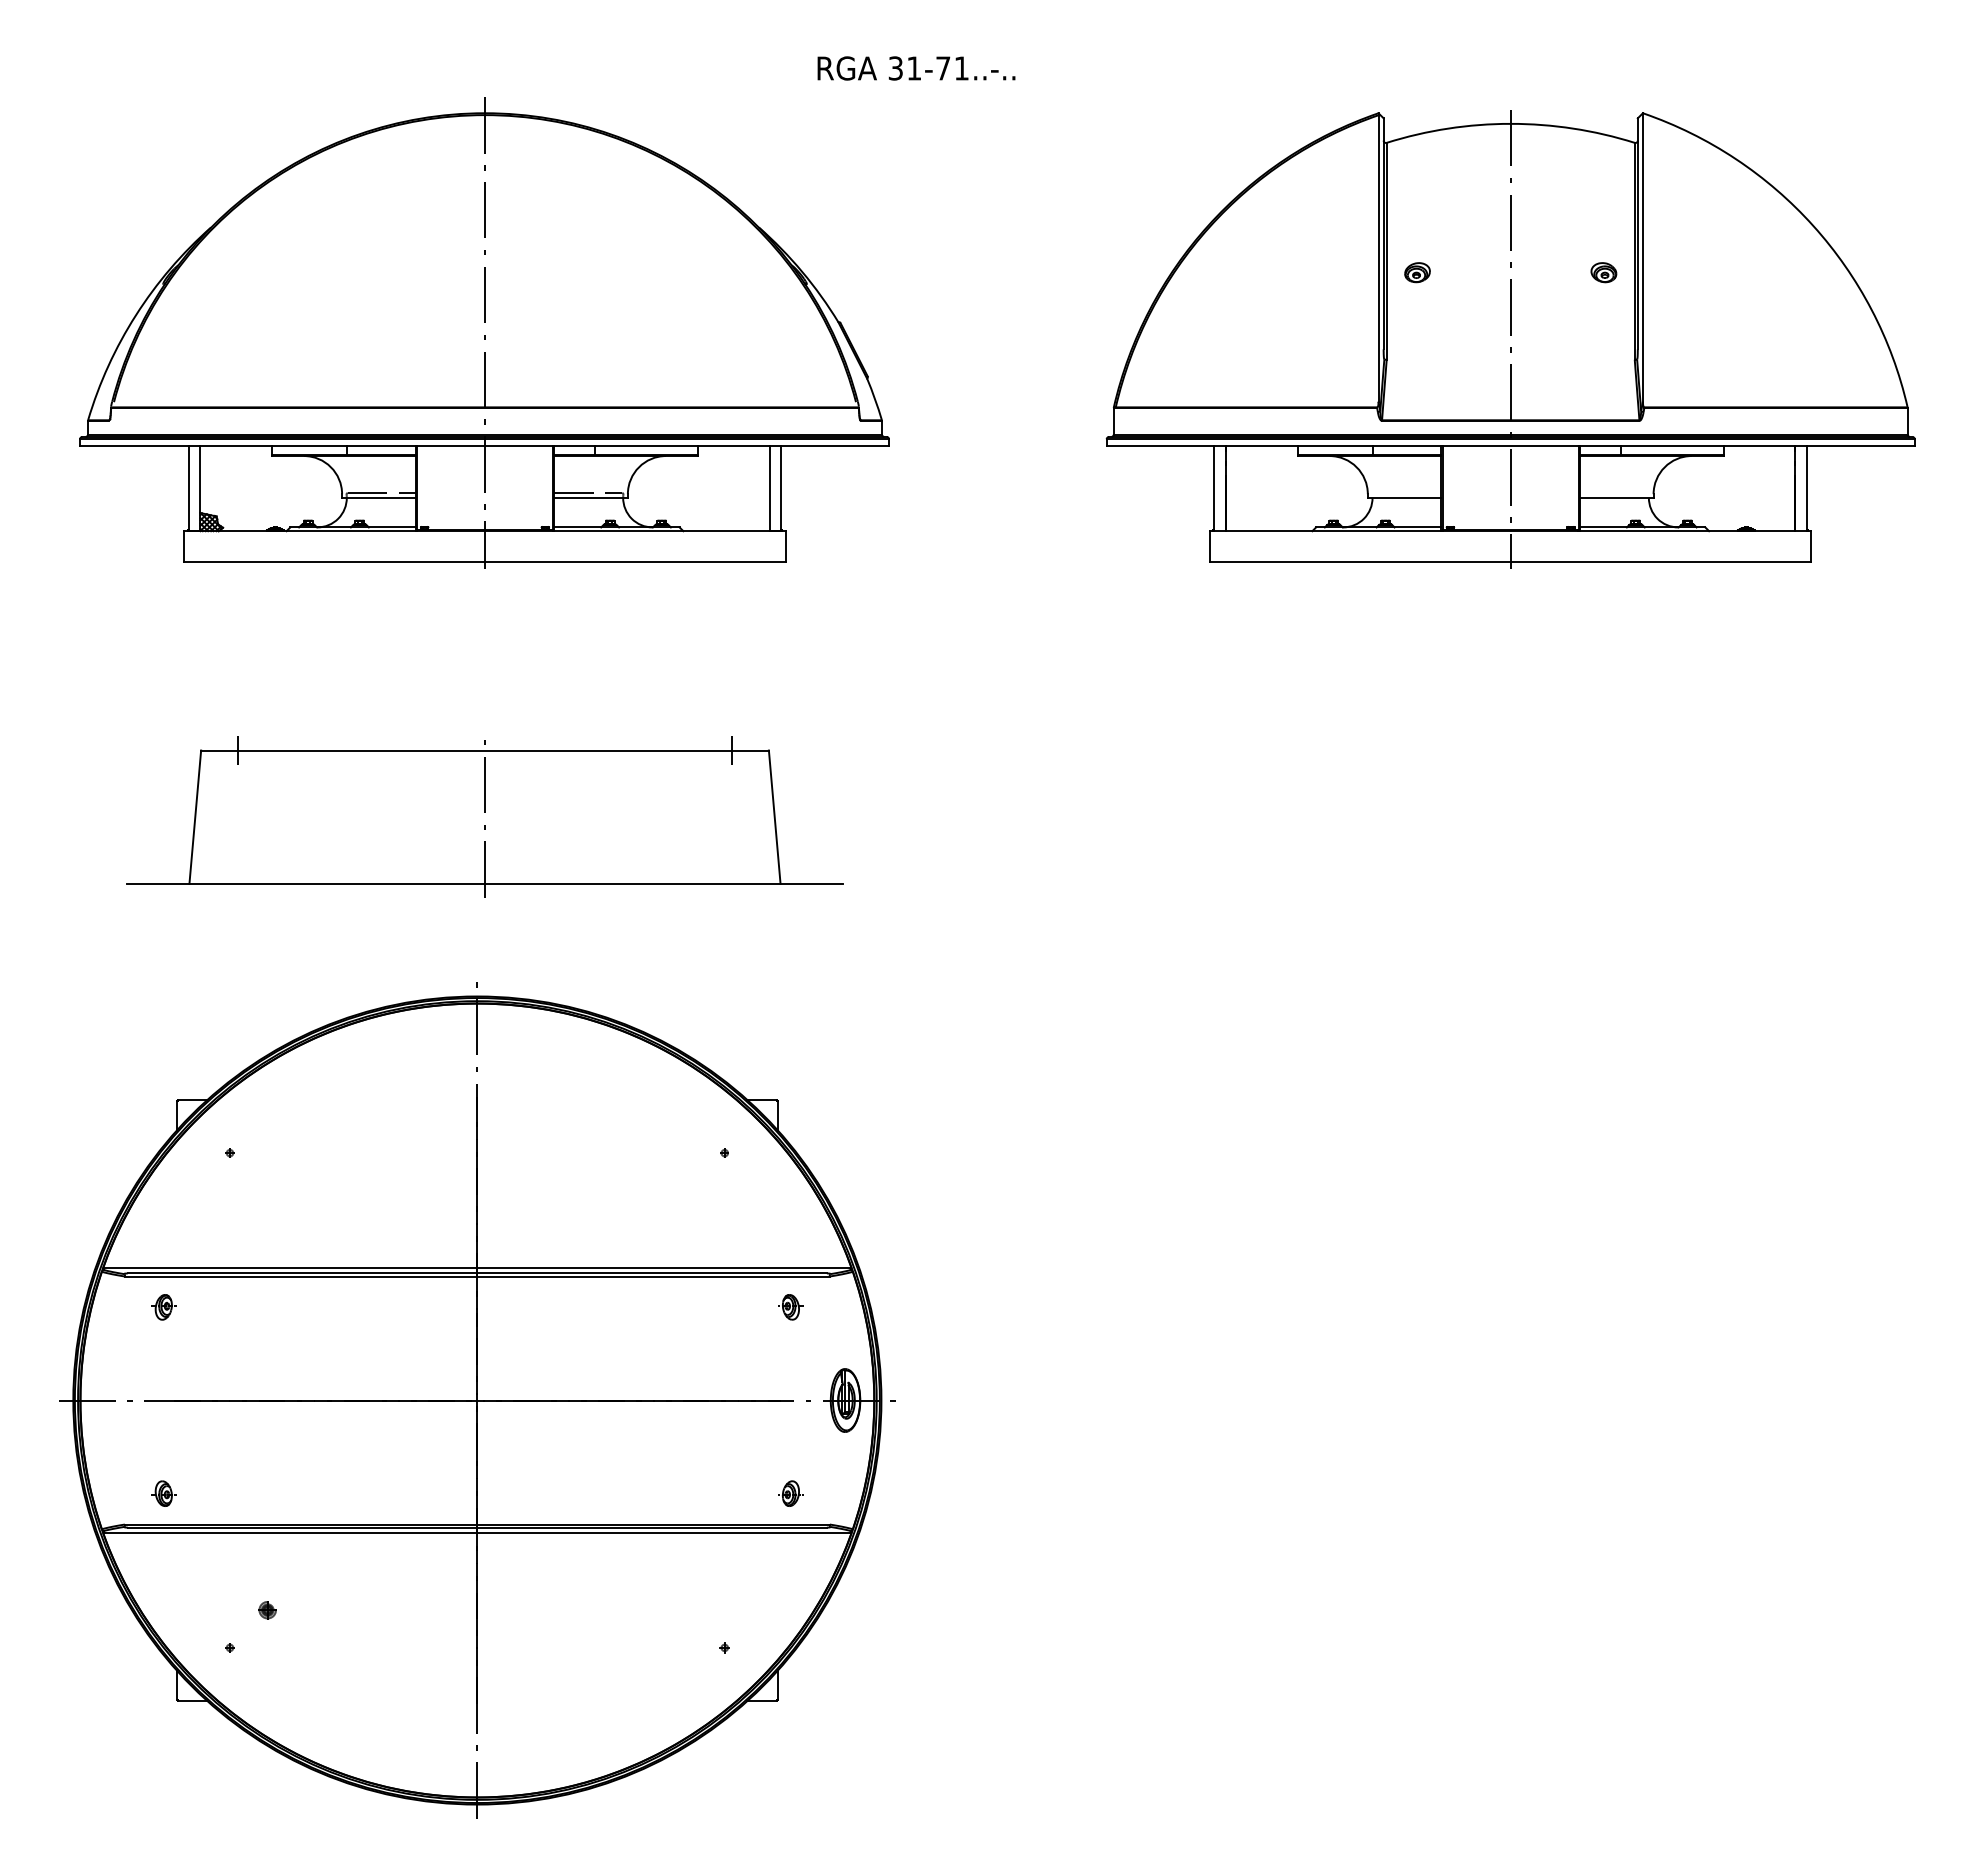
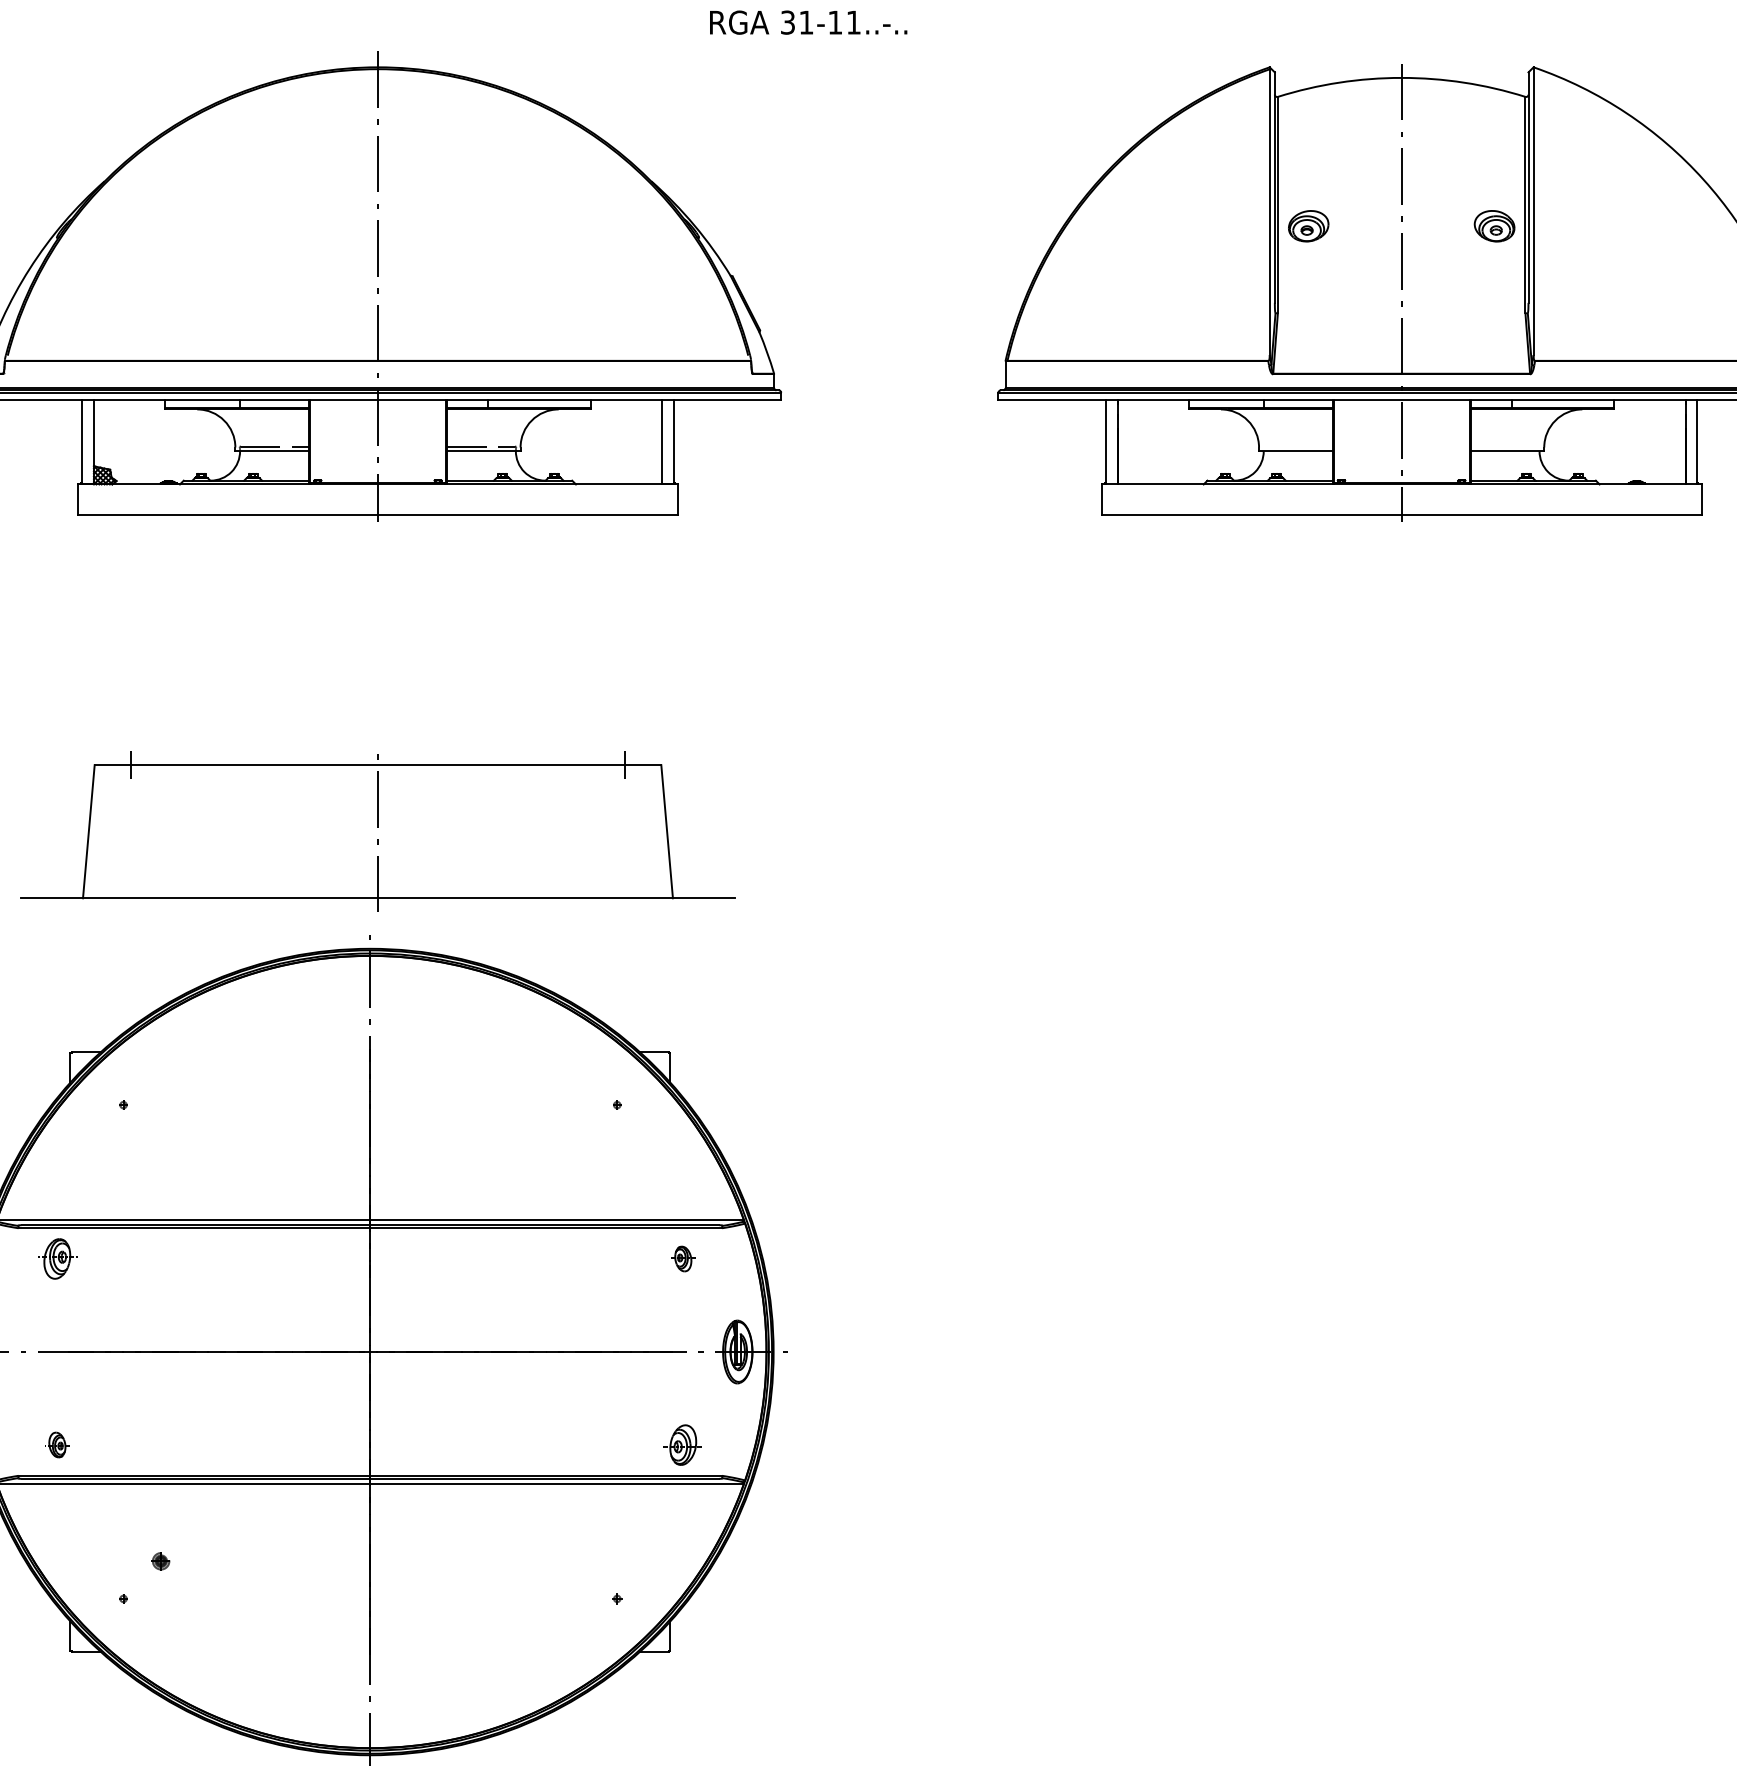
text: (943, 68) -> (835, 22), 31-71..-.. -> 31-11..-..
part: (1417, 272) -> (1308, 226), size x1.6
part: (1603, 272) -> (1494, 226), size x1.6
part: (484, 816) -> (377, 831), moved
part: (163, 1307) -> (57, 1259), size x1.6
part: (790, 1493) -> (682, 1444), size x1.6

